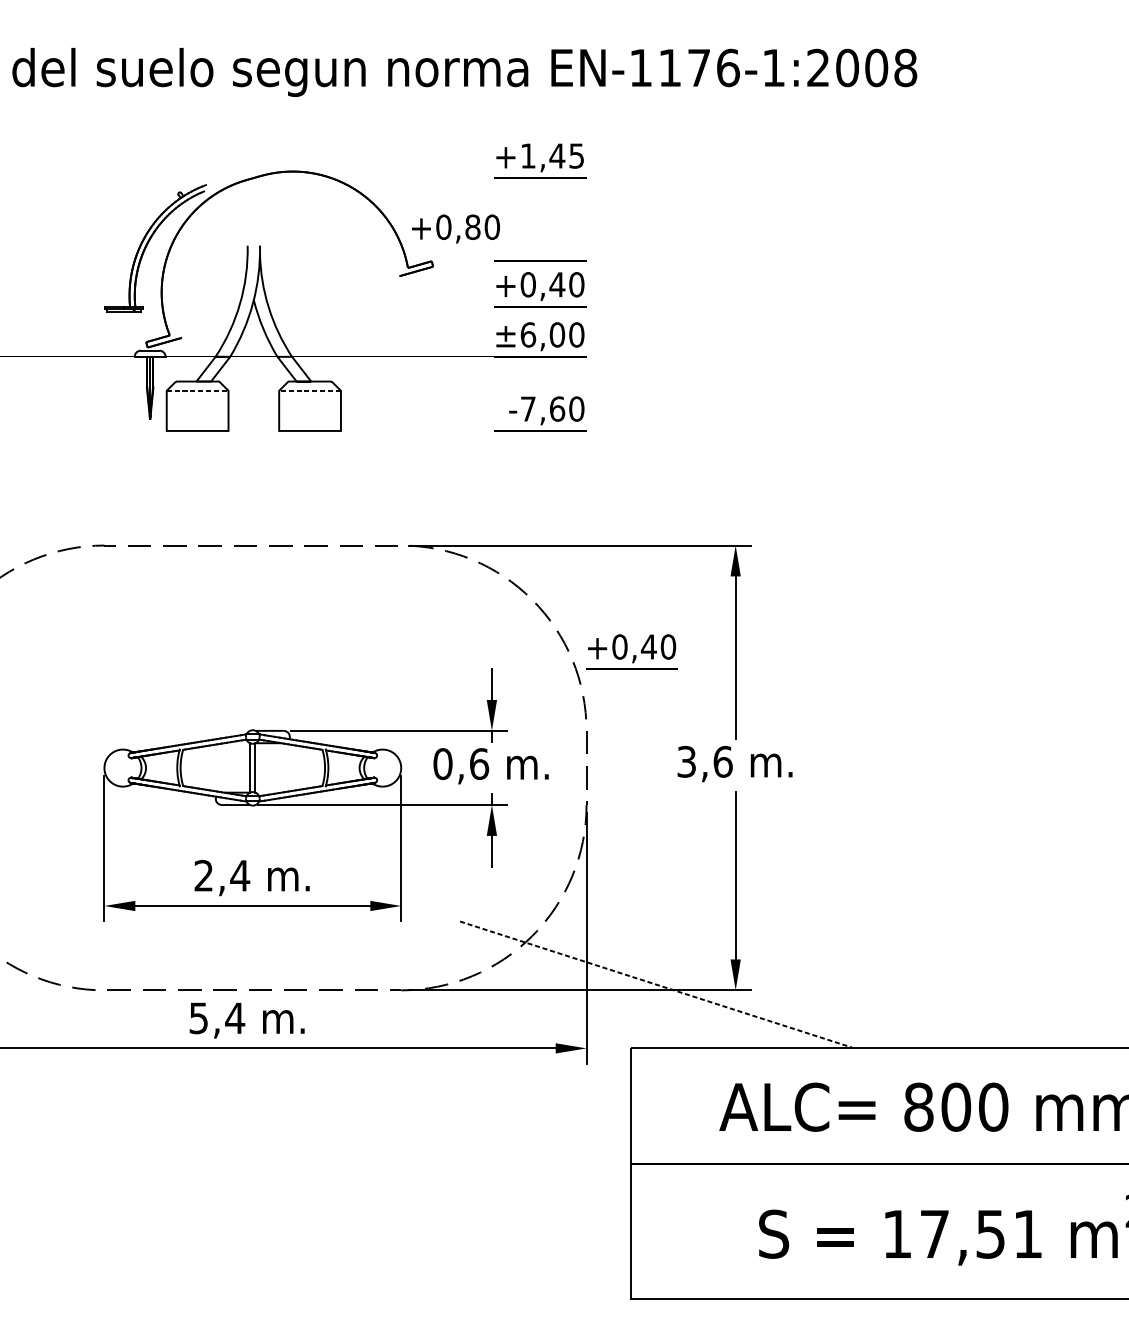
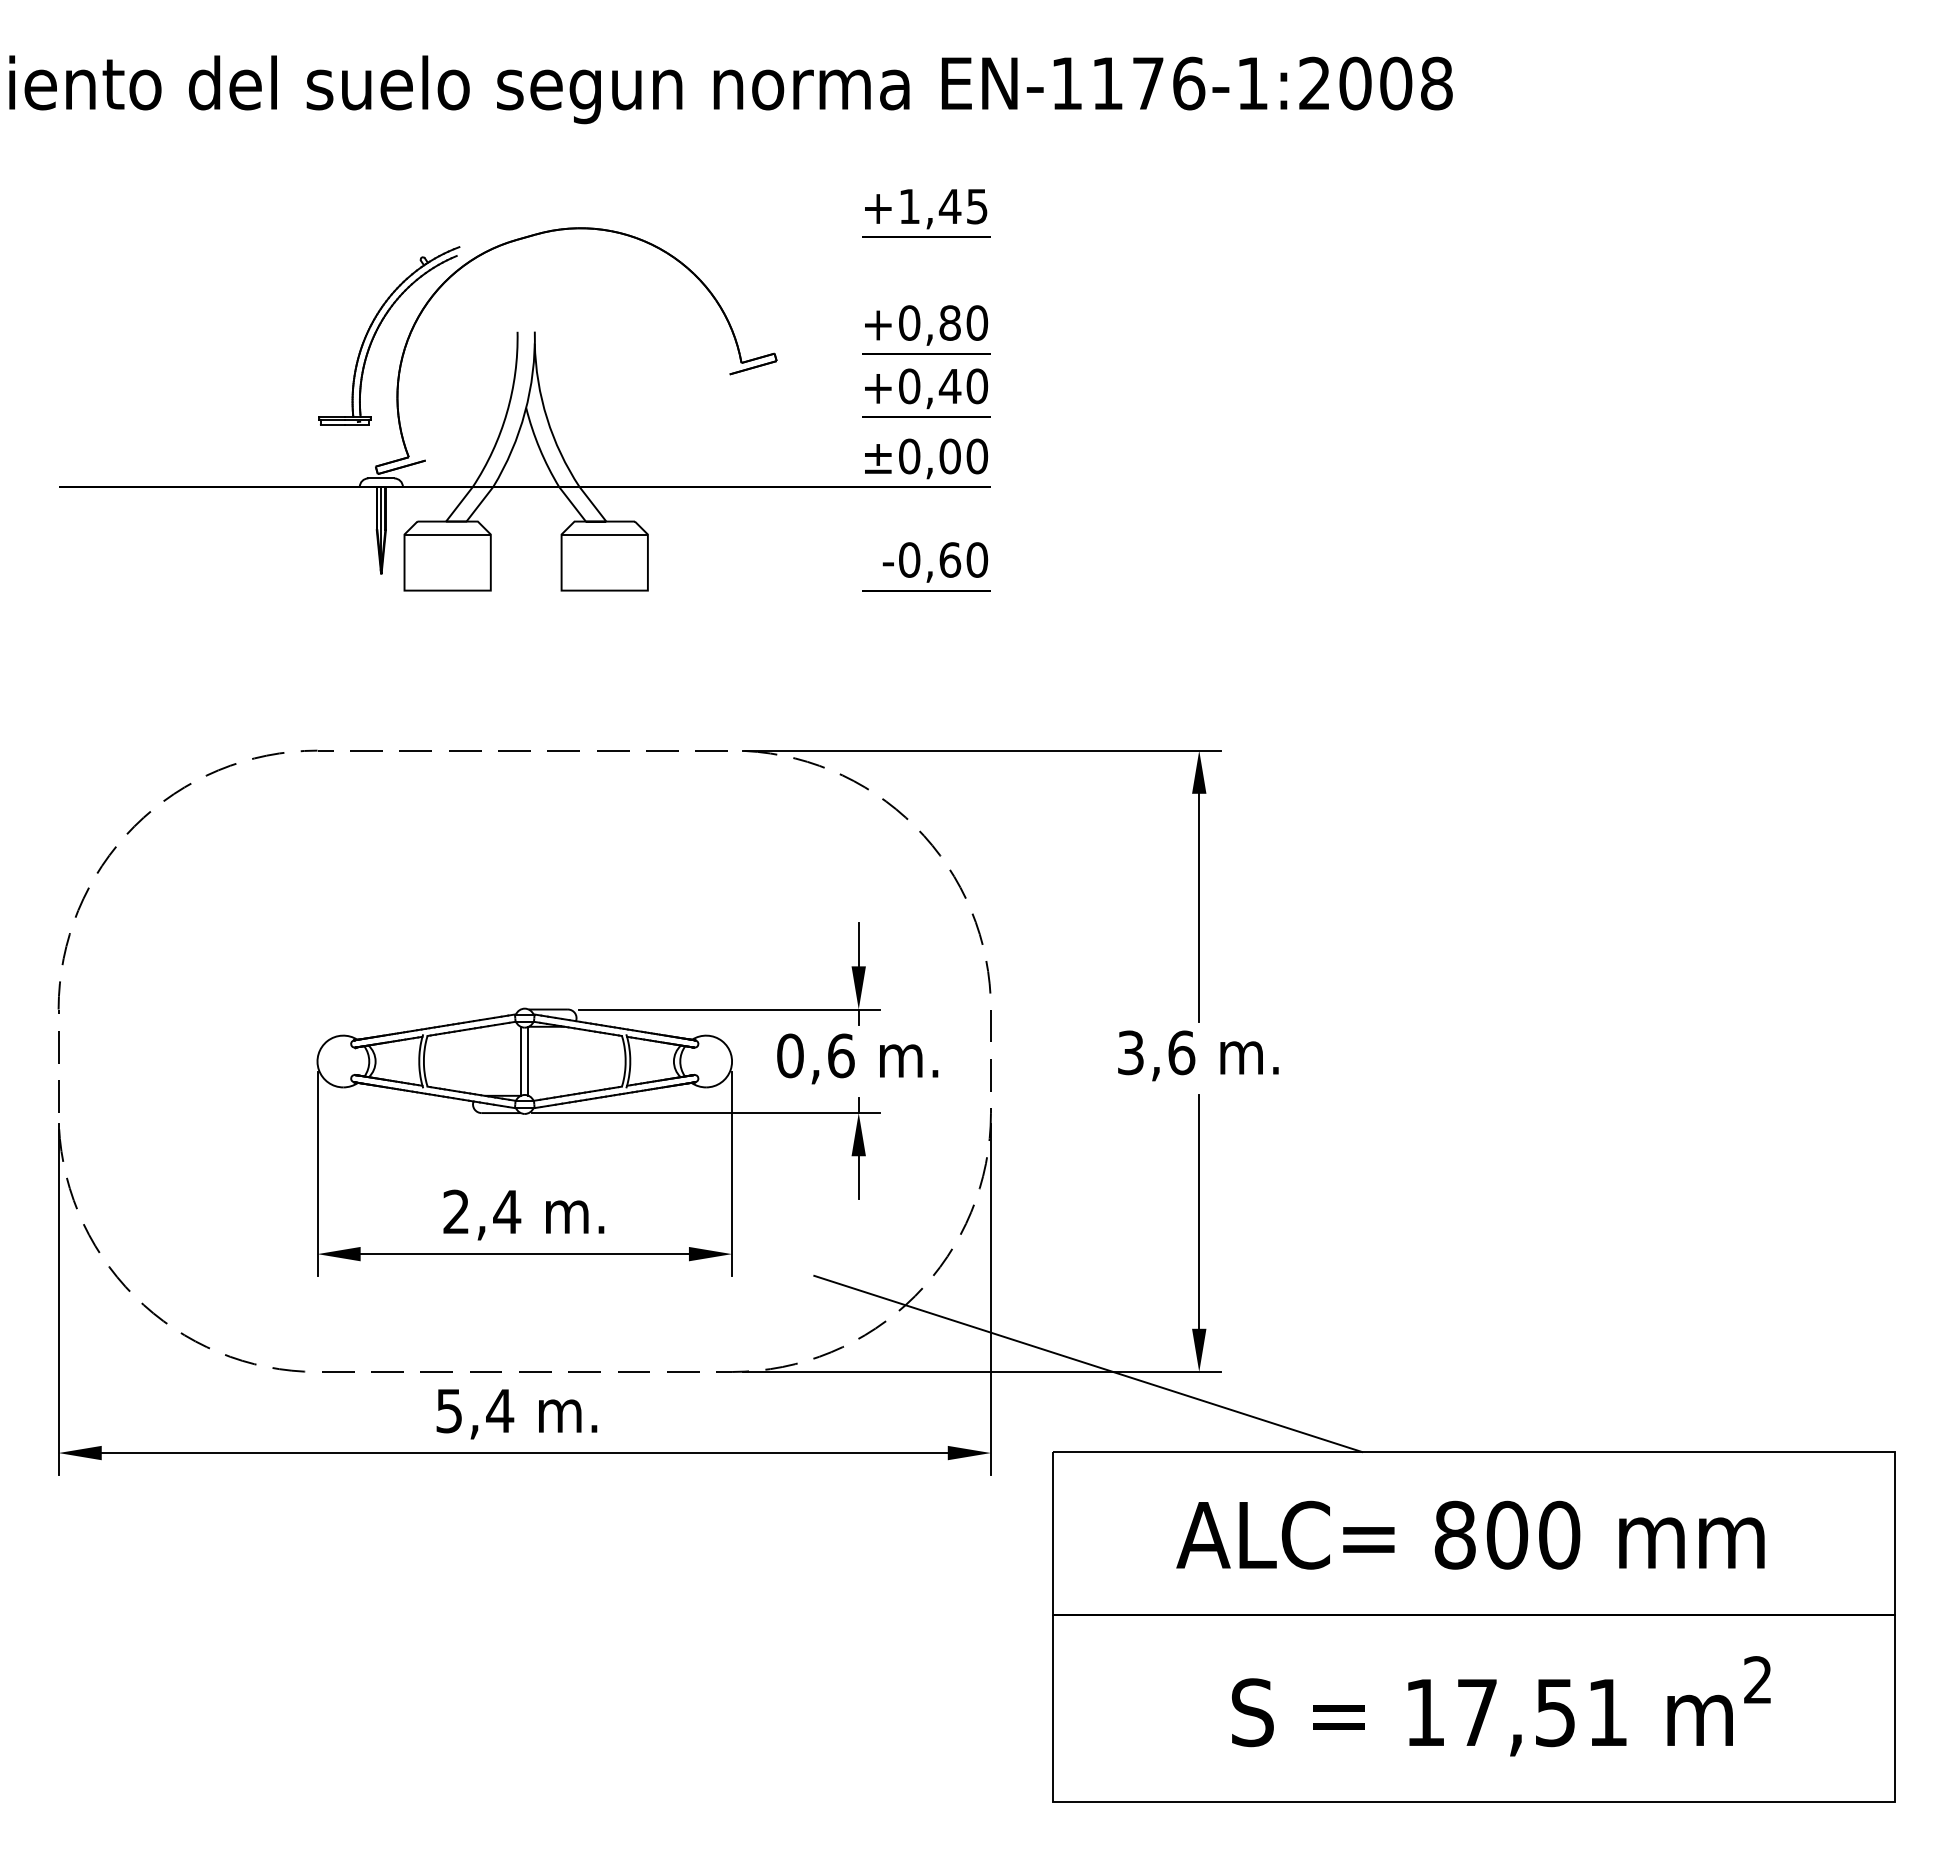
text: (455, 229) -> (926, 325), moved
text: (528, 334) -> (909, 456), ±6,00 -> ±0,00
line: (198, 390) -> (448, 534), dashed -> solid
line: (309, 390) -> (604, 534), dashed -> solid
text: (528, 408) -> (909, 559), -7,60 -> -0,60
part: (632, 651) -> (1054, 898), removed
line: (656, 984) -> (1088, 1363), dashed -> solid

